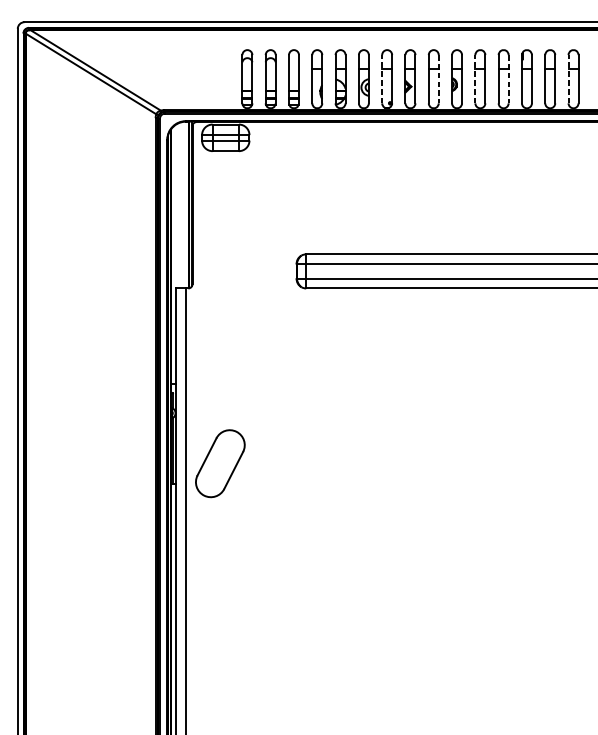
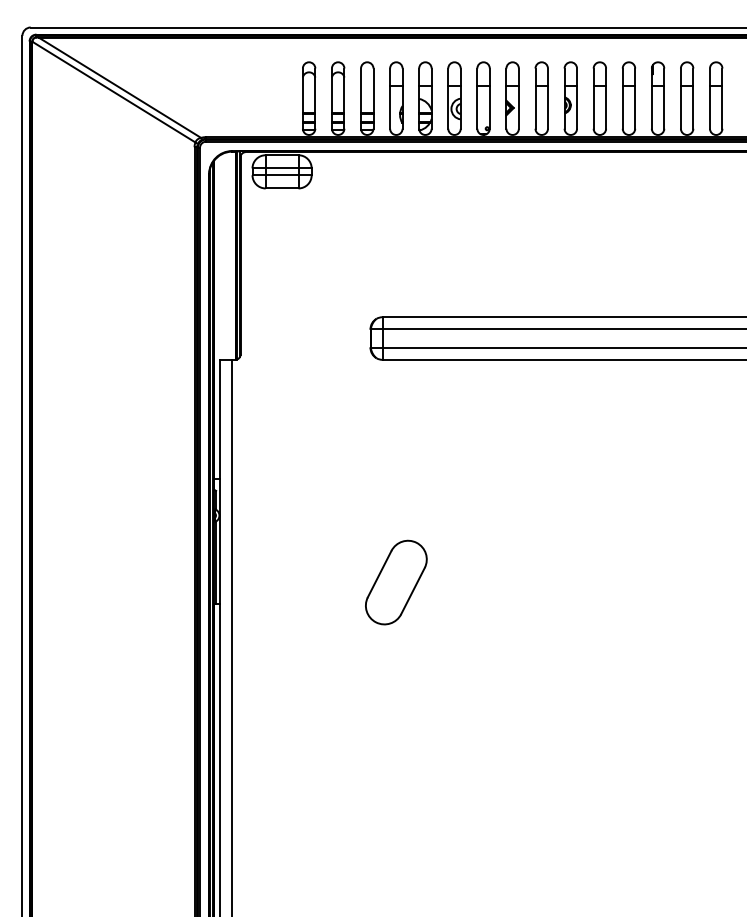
line: (382, 79) -> (477, 98), dashed -> solid
line: (438, 79) -> (547, 99), dashed -> solid
line: (475, 79) -> (593, 98), dashed -> solid
line: (508, 79) -> (635, 99), dashed -> solid
line: (568, 79) -> (709, 98), dashed -> solid
part: (220, 463) -> (396, 582), moved

